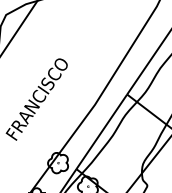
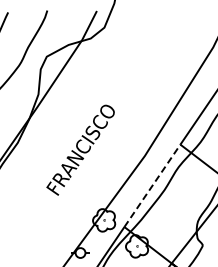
line: (101, 131) -> (152, 185), solid -> dashed

